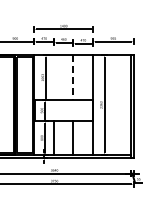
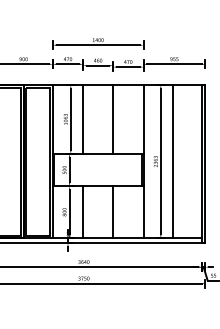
line: (54, 77) -> (83, 119), added
line: (73, 78) -> (113, 120), dashed -> solid
line: (112, 104) -> (173, 160), added

